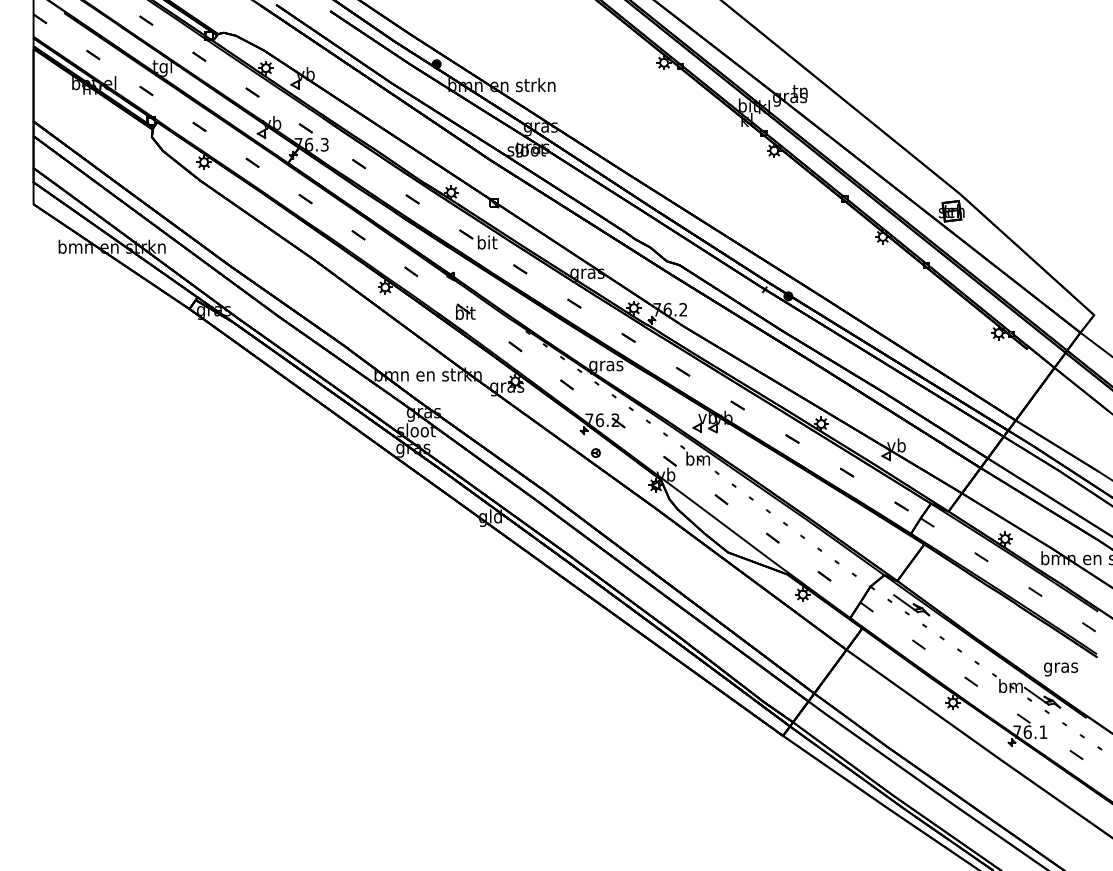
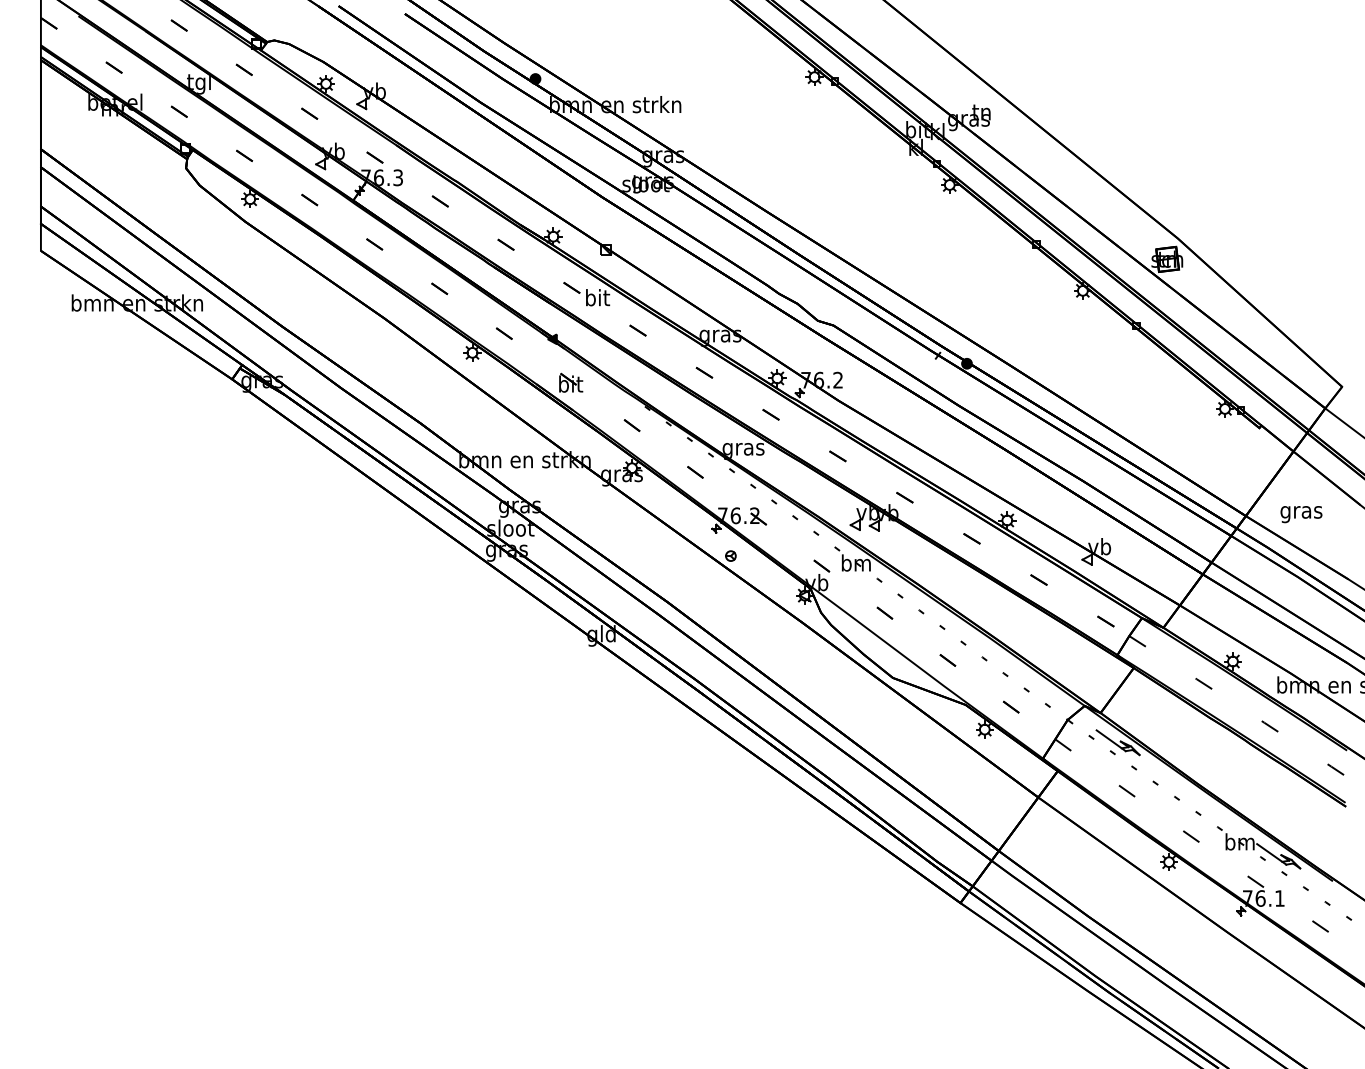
text: (1061, 669) -> (1301, 514), moved

